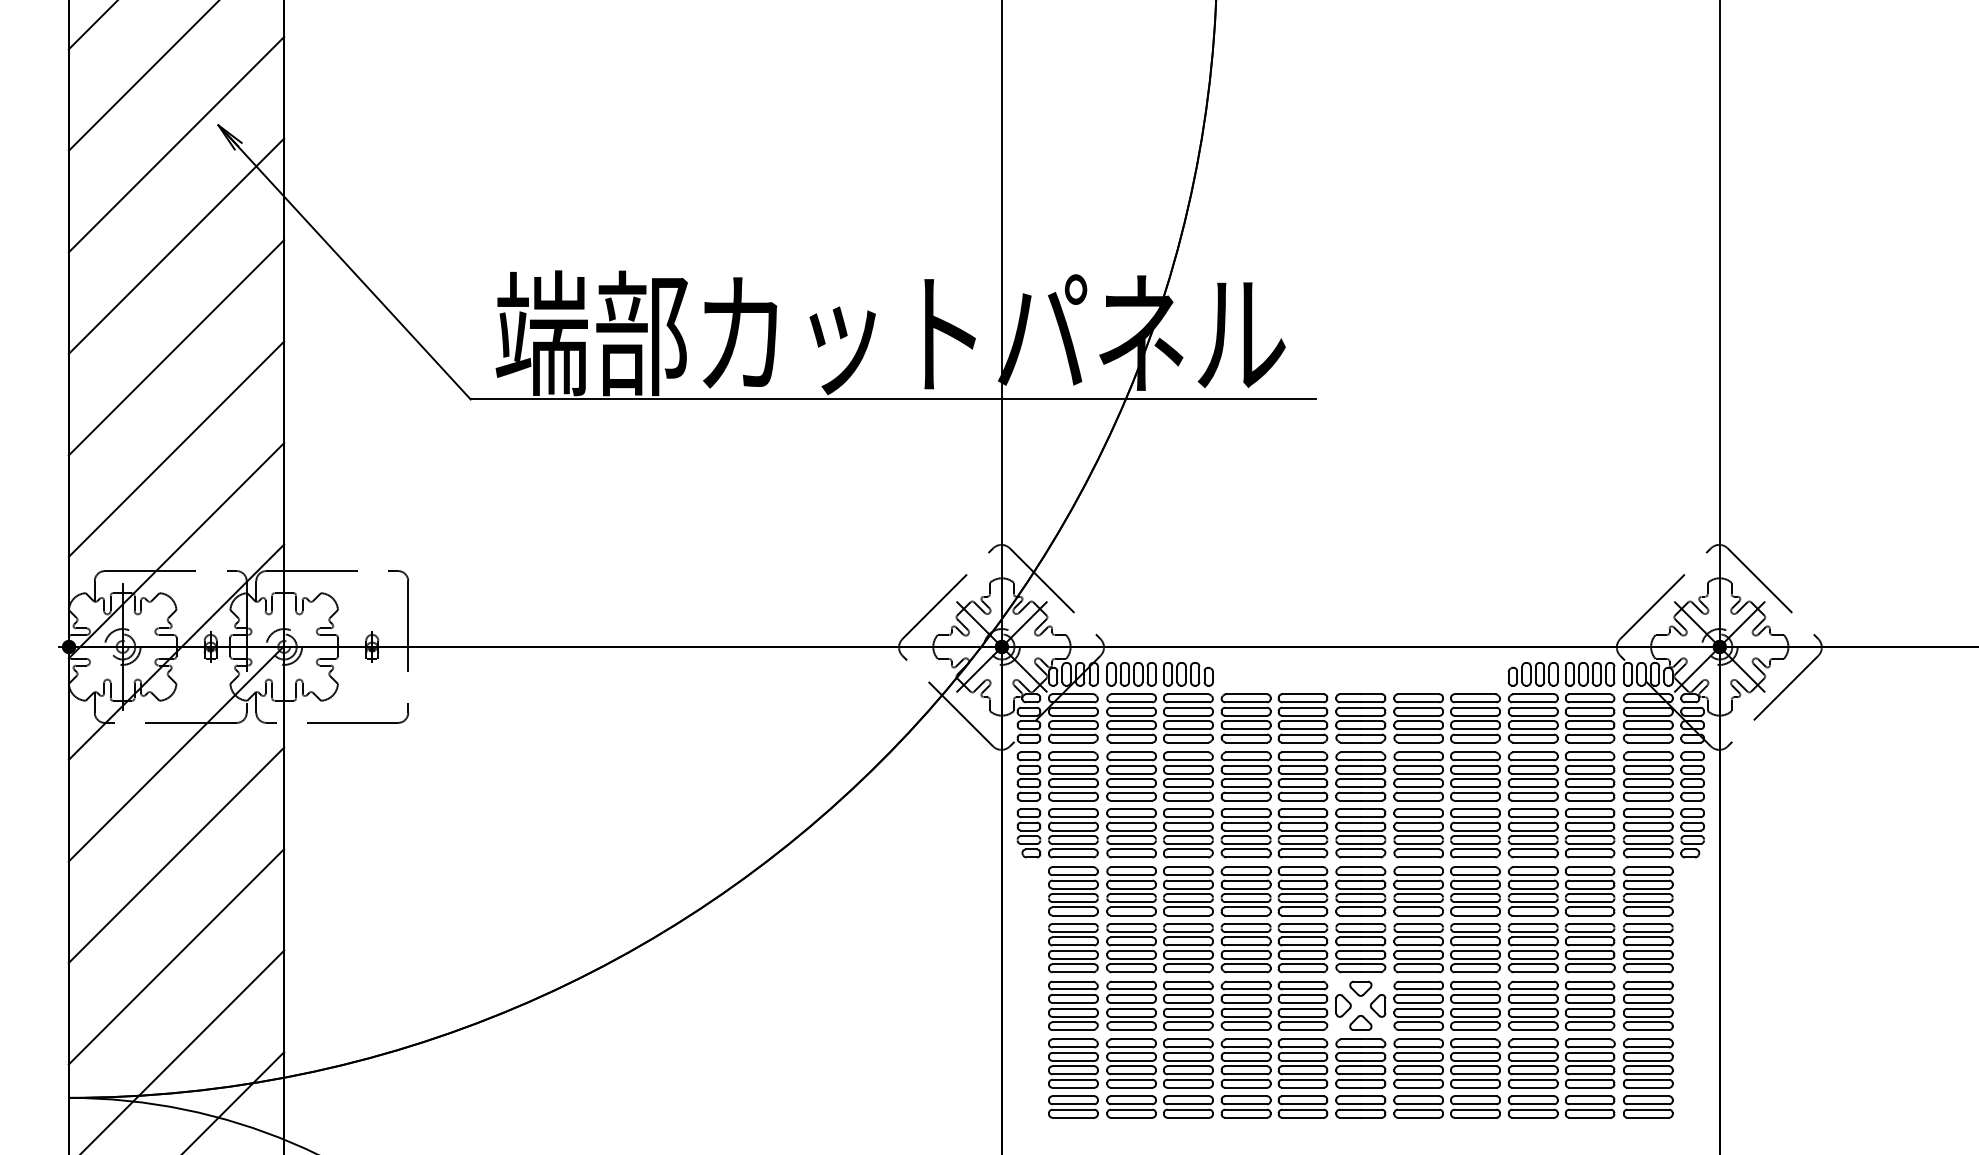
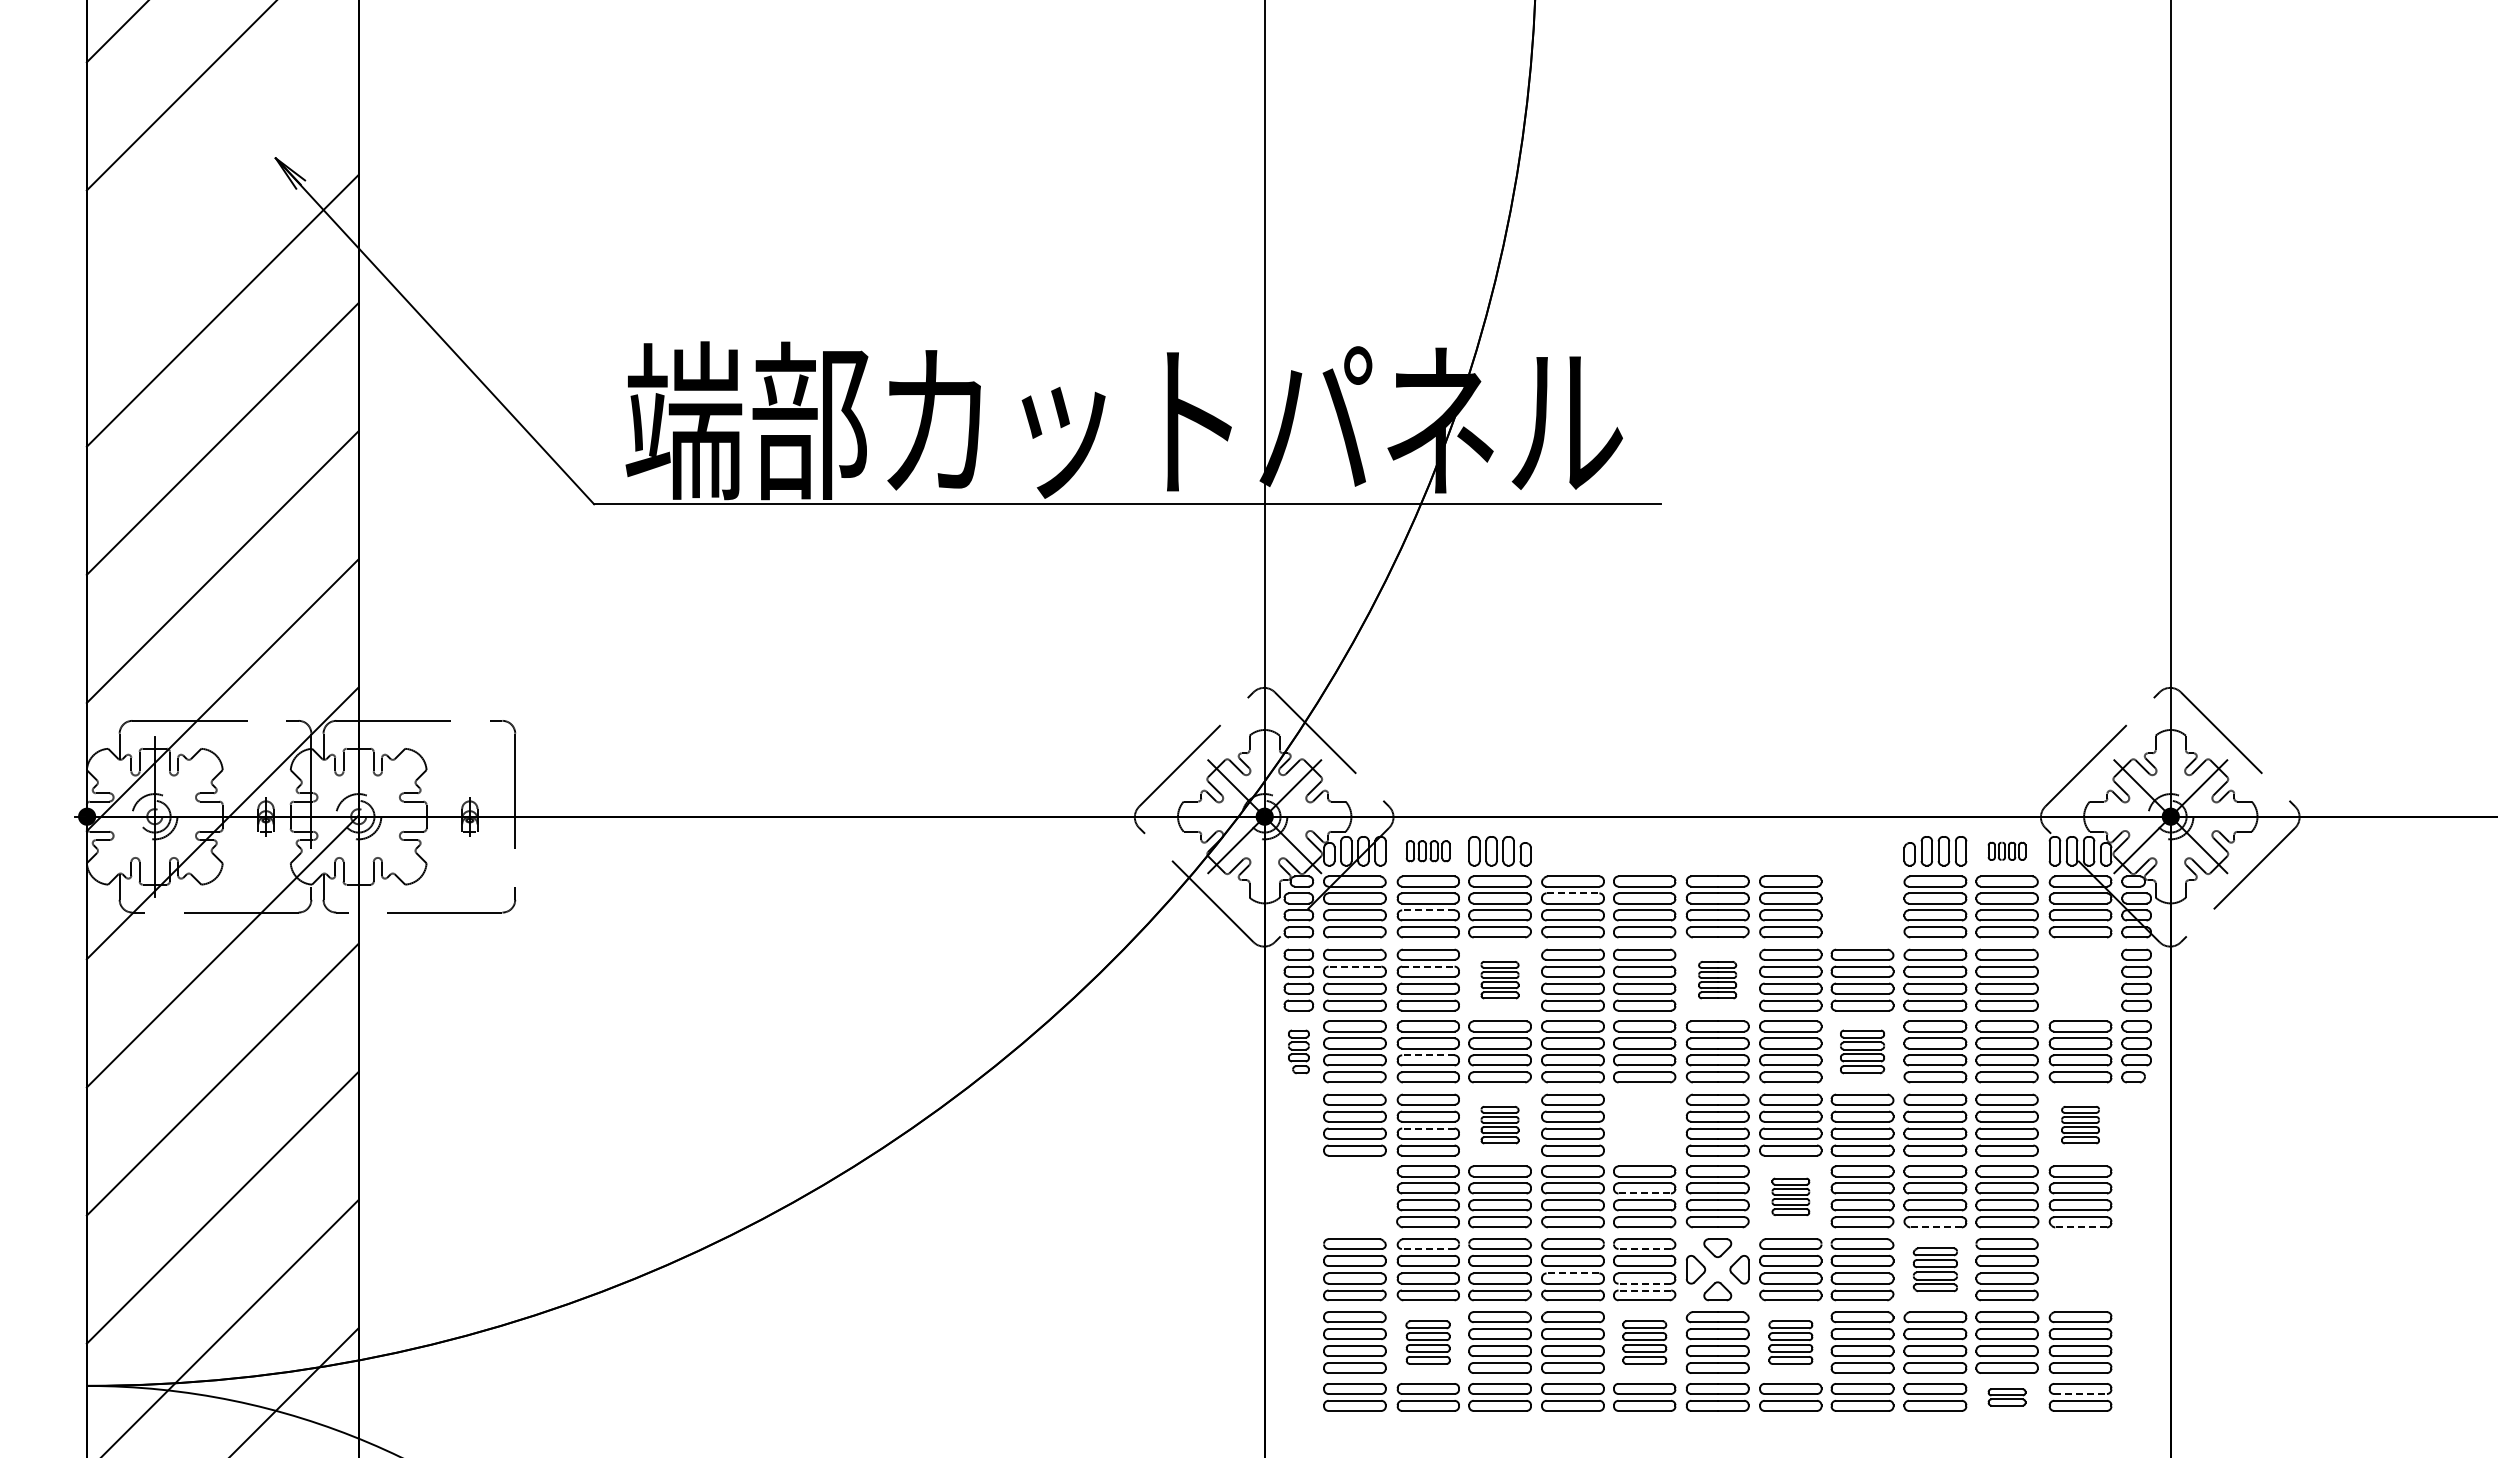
line: (176, 144) -> (222, 182), removed
part: (1130, 674) -> (1427, 851), size x0.7
part: (1589, 674) -> (2006, 851), size x0.6
line: (1246, 707) -> (1573, 893), solid -> dashed
part: (1475, 718) -> (1862, 906), removed
line: (1130, 721) -> (1427, 910), solid -> dashed
line: (1073, 765) -> (1354, 966), solid -> dashed
line: (1131, 765) -> (1428, 966), solid -> dashed
part: (1187, 775) -> (1499, 979), size x0.6
part: (1360, 775) -> (1717, 979), size x0.6
part: (1648, 775) -> (2080, 979), removed
part: (1028, 832) -> (1298, 1051), size x0.7
part: (1475, 832) -> (1862, 1051), size x0.7
line: (1130, 836) -> (1427, 1055), solid -> dashed
part: (1187, 890) -> (1499, 1124), size x0.6
part: (1302, 890) -> (1644, 1124), removed
part: (1648, 890) -> (2080, 1124), size x0.6
line: (1130, 893) -> (1427, 1128), solid -> dashed
line: (1303, 945) -> (1645, 1193), solid -> dashed
part: (1073, 947) -> (1354, 1196), removed
part: (1418, 947) -> (1790, 1196), size x0.6
line: (1534, 972) -> (1936, 1227), solid -> dashed
line: (1649, 972) -> (2081, 1227), solid -> dashed
line: (1130, 989) -> (1427, 1248), solid -> dashed
line: (1302, 989) -> (1644, 1248), solid -> dashed
part: (1533, 1005) -> (1935, 1269), size x0.7
part: (1648, 1005) -> (2080, 1269), removed
line: (1245, 1008) -> (1572, 1273), solid -> dashed
line: (1302, 1016) -> (1644, 1283), solid -> dashed
line: (1302, 1022) -> (1644, 1290), solid -> dashed
part: (1130, 1063) -> (1427, 1342), size x0.7
part: (1302, 1063) -> (1644, 1342), size x0.7
part: (1418, 1063) -> (1790, 1342), size x0.7
line: (1649, 1104) -> (2081, 1394), solid -> dashed
part: (1589, 1107) -> (2006, 1397), size x0.6

